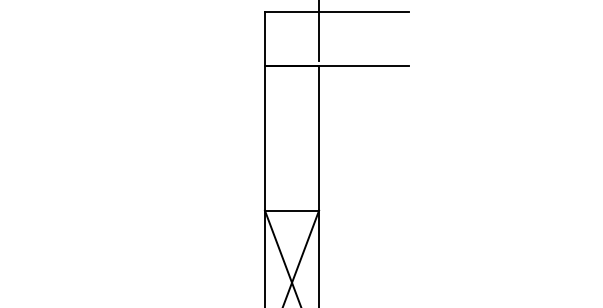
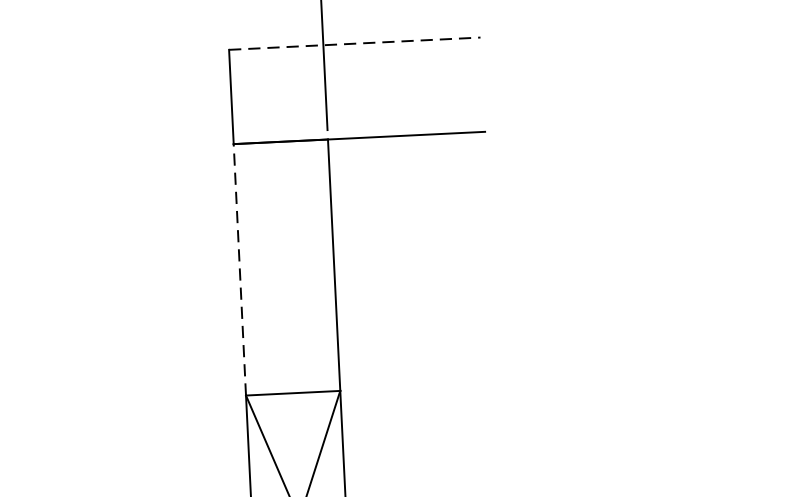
line: (337, 12) -> (355, 44), solid -> dashed
line: (264, 137) -> (238, 268), solid -> dashed

